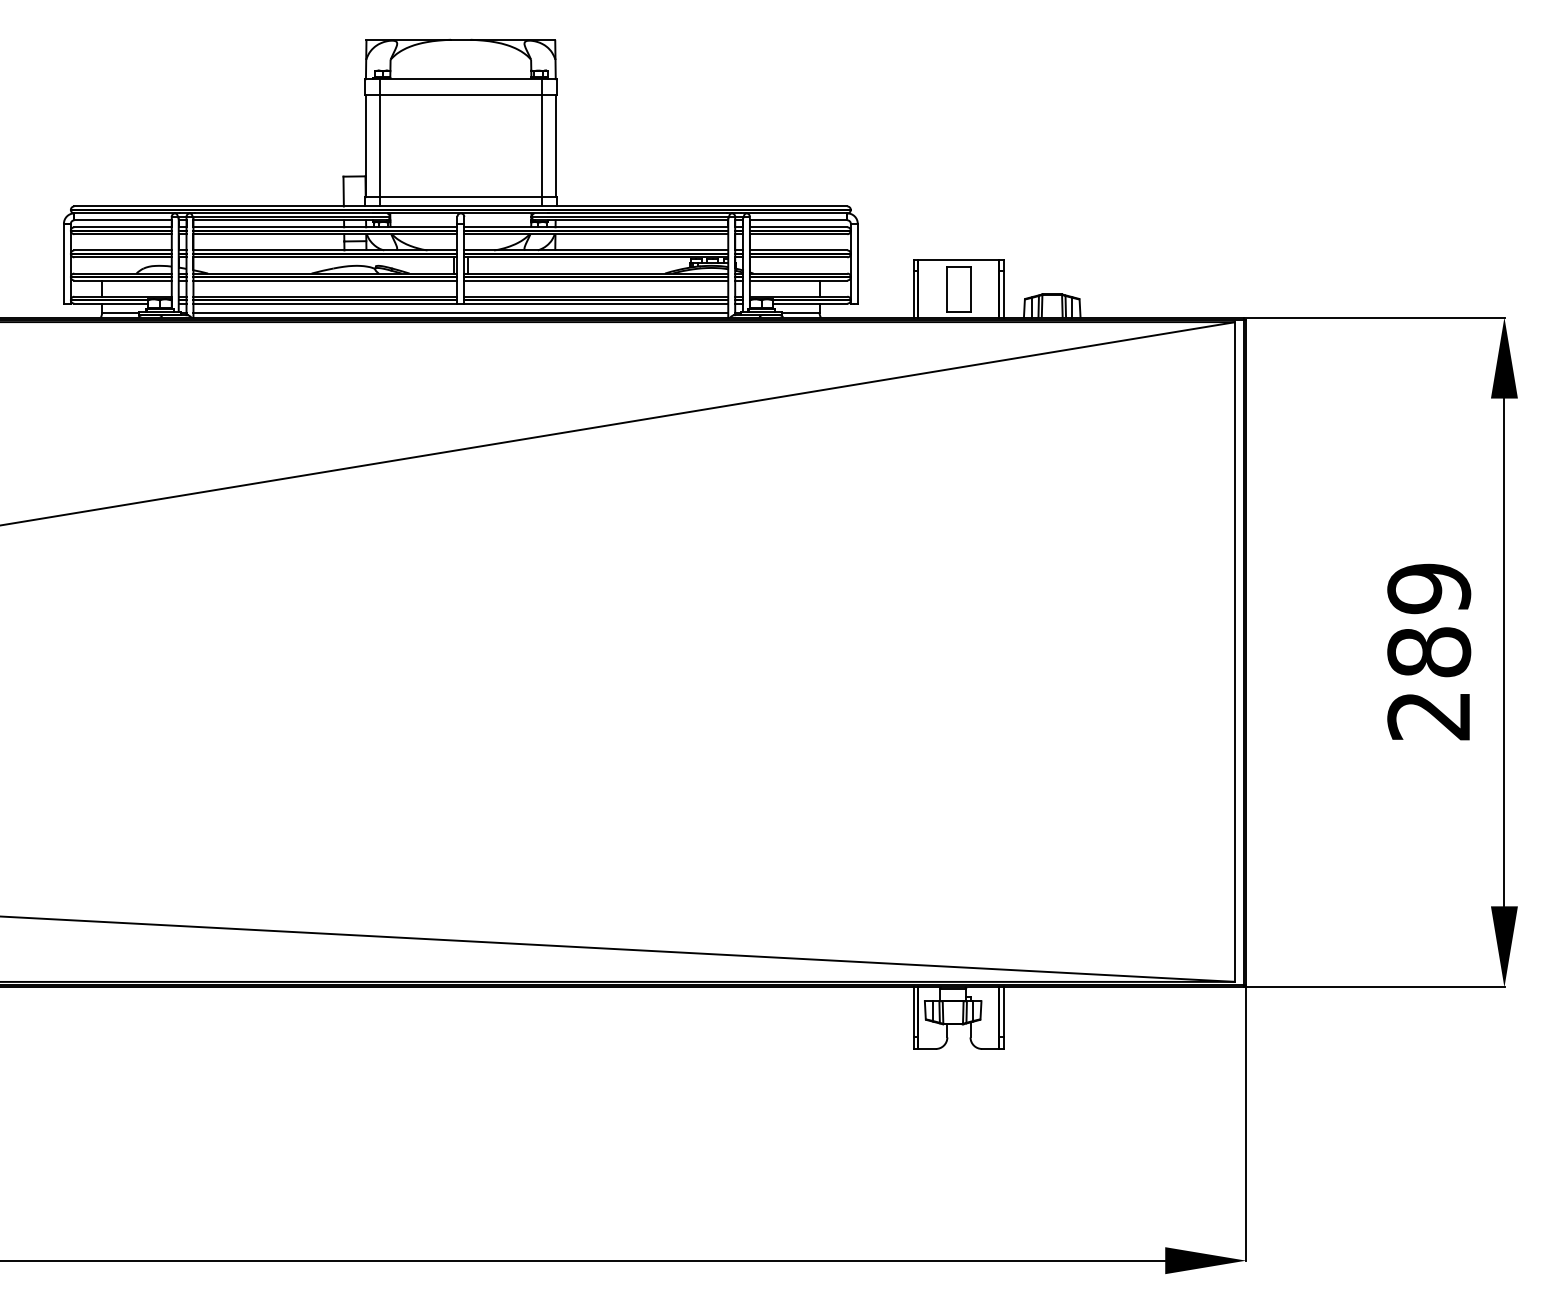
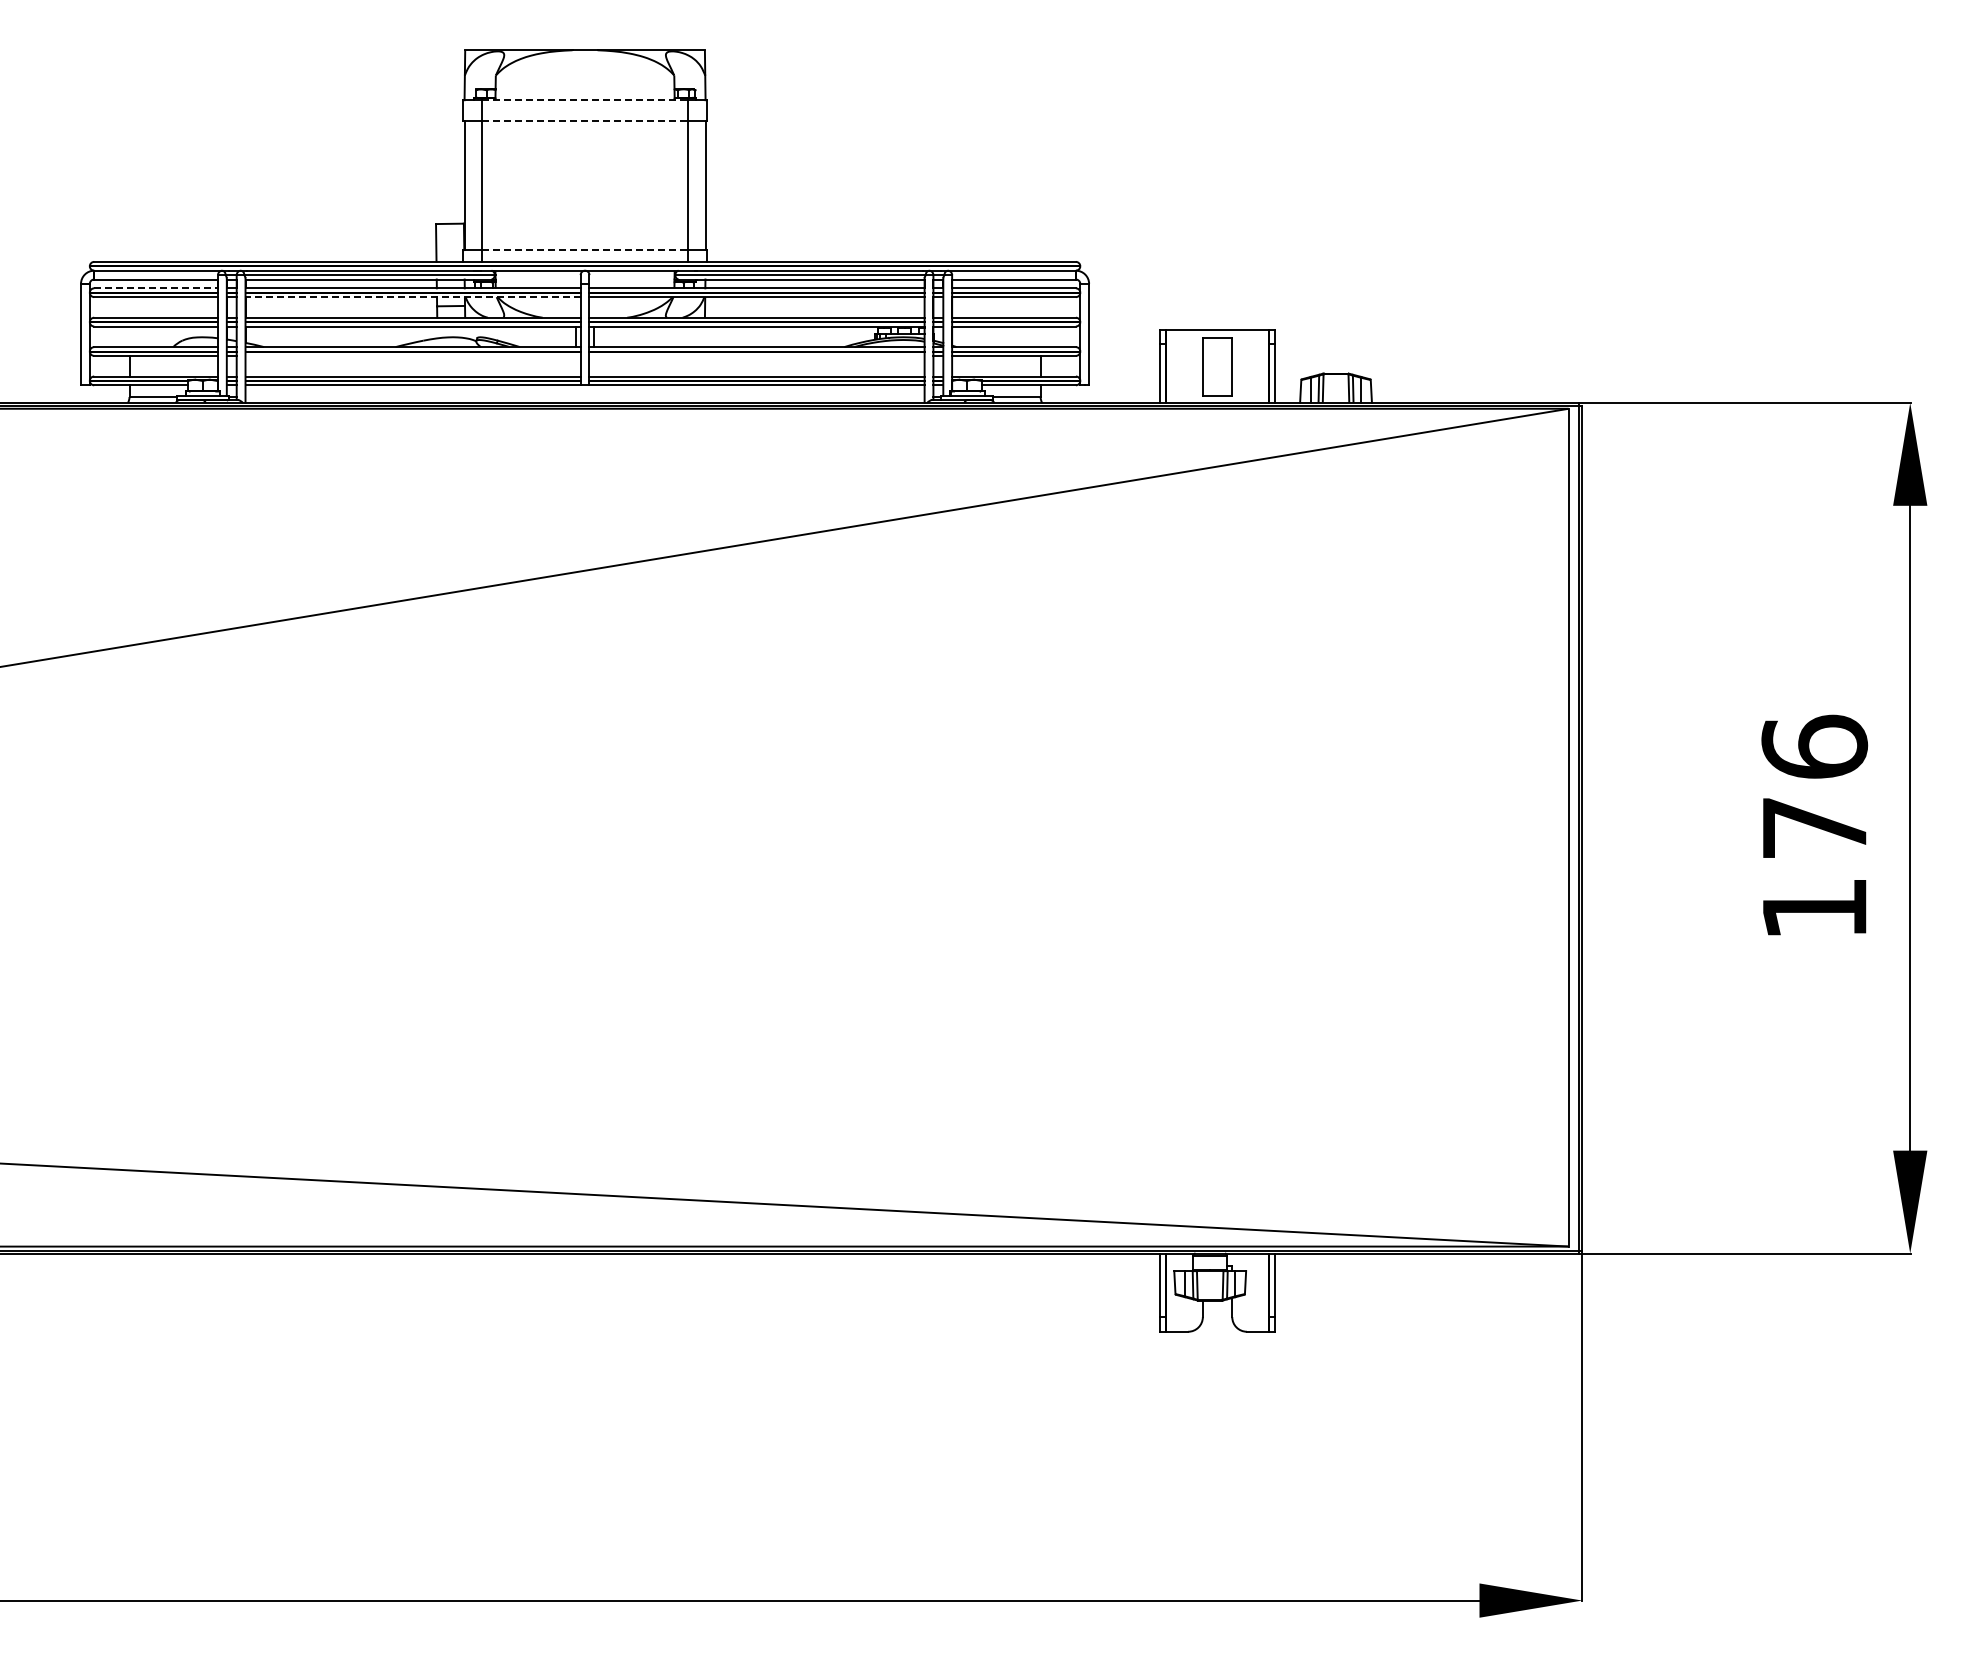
line: (461, 79) -> (585, 100), solid -> dashed
line: (461, 95) -> (585, 120), solid -> dashed
line: (461, 197) -> (585, 250), solid -> dashed
line: (123, 227) -> (156, 288), solid -> dashed
line: (325, 234) -> (413, 297), solid -> dashed
line: (324, 280) -> (412, 355), removed
line: (595, 280) -> (756, 355), removed
line: (460, 313) -> (584, 397), removed
text: (1429, 651) -> (1814, 826), 289 -> 176

